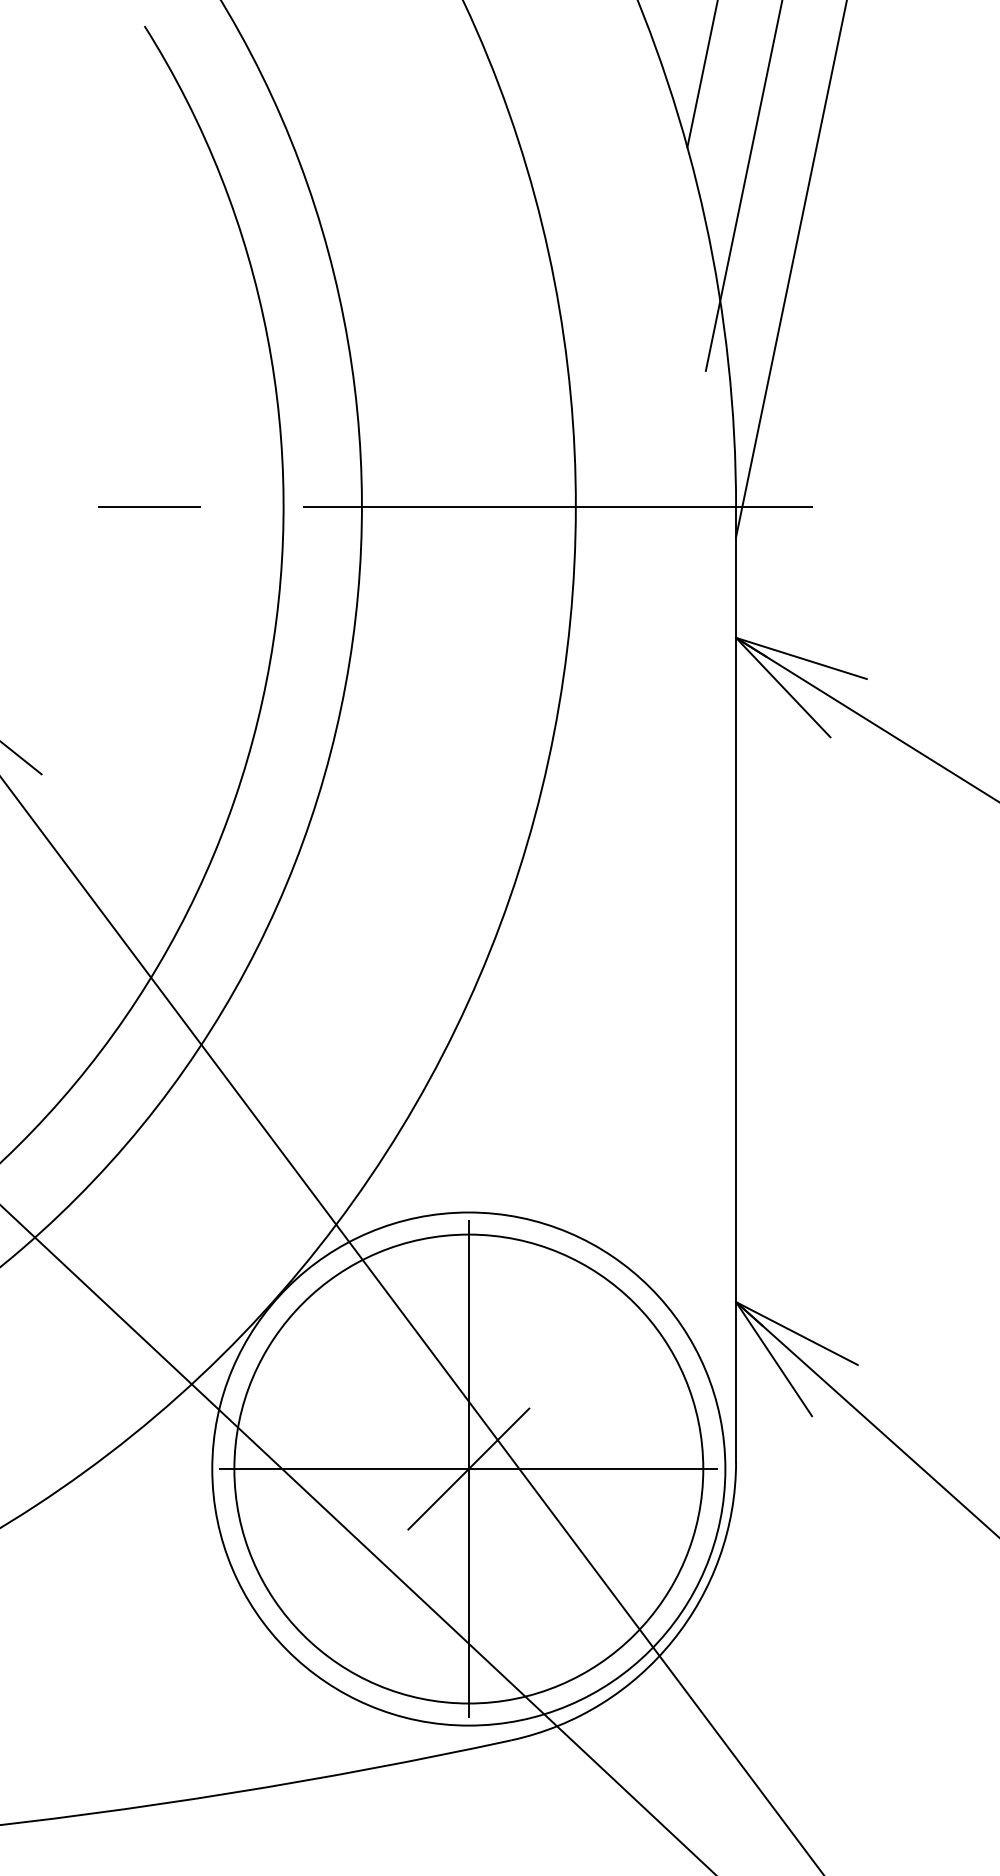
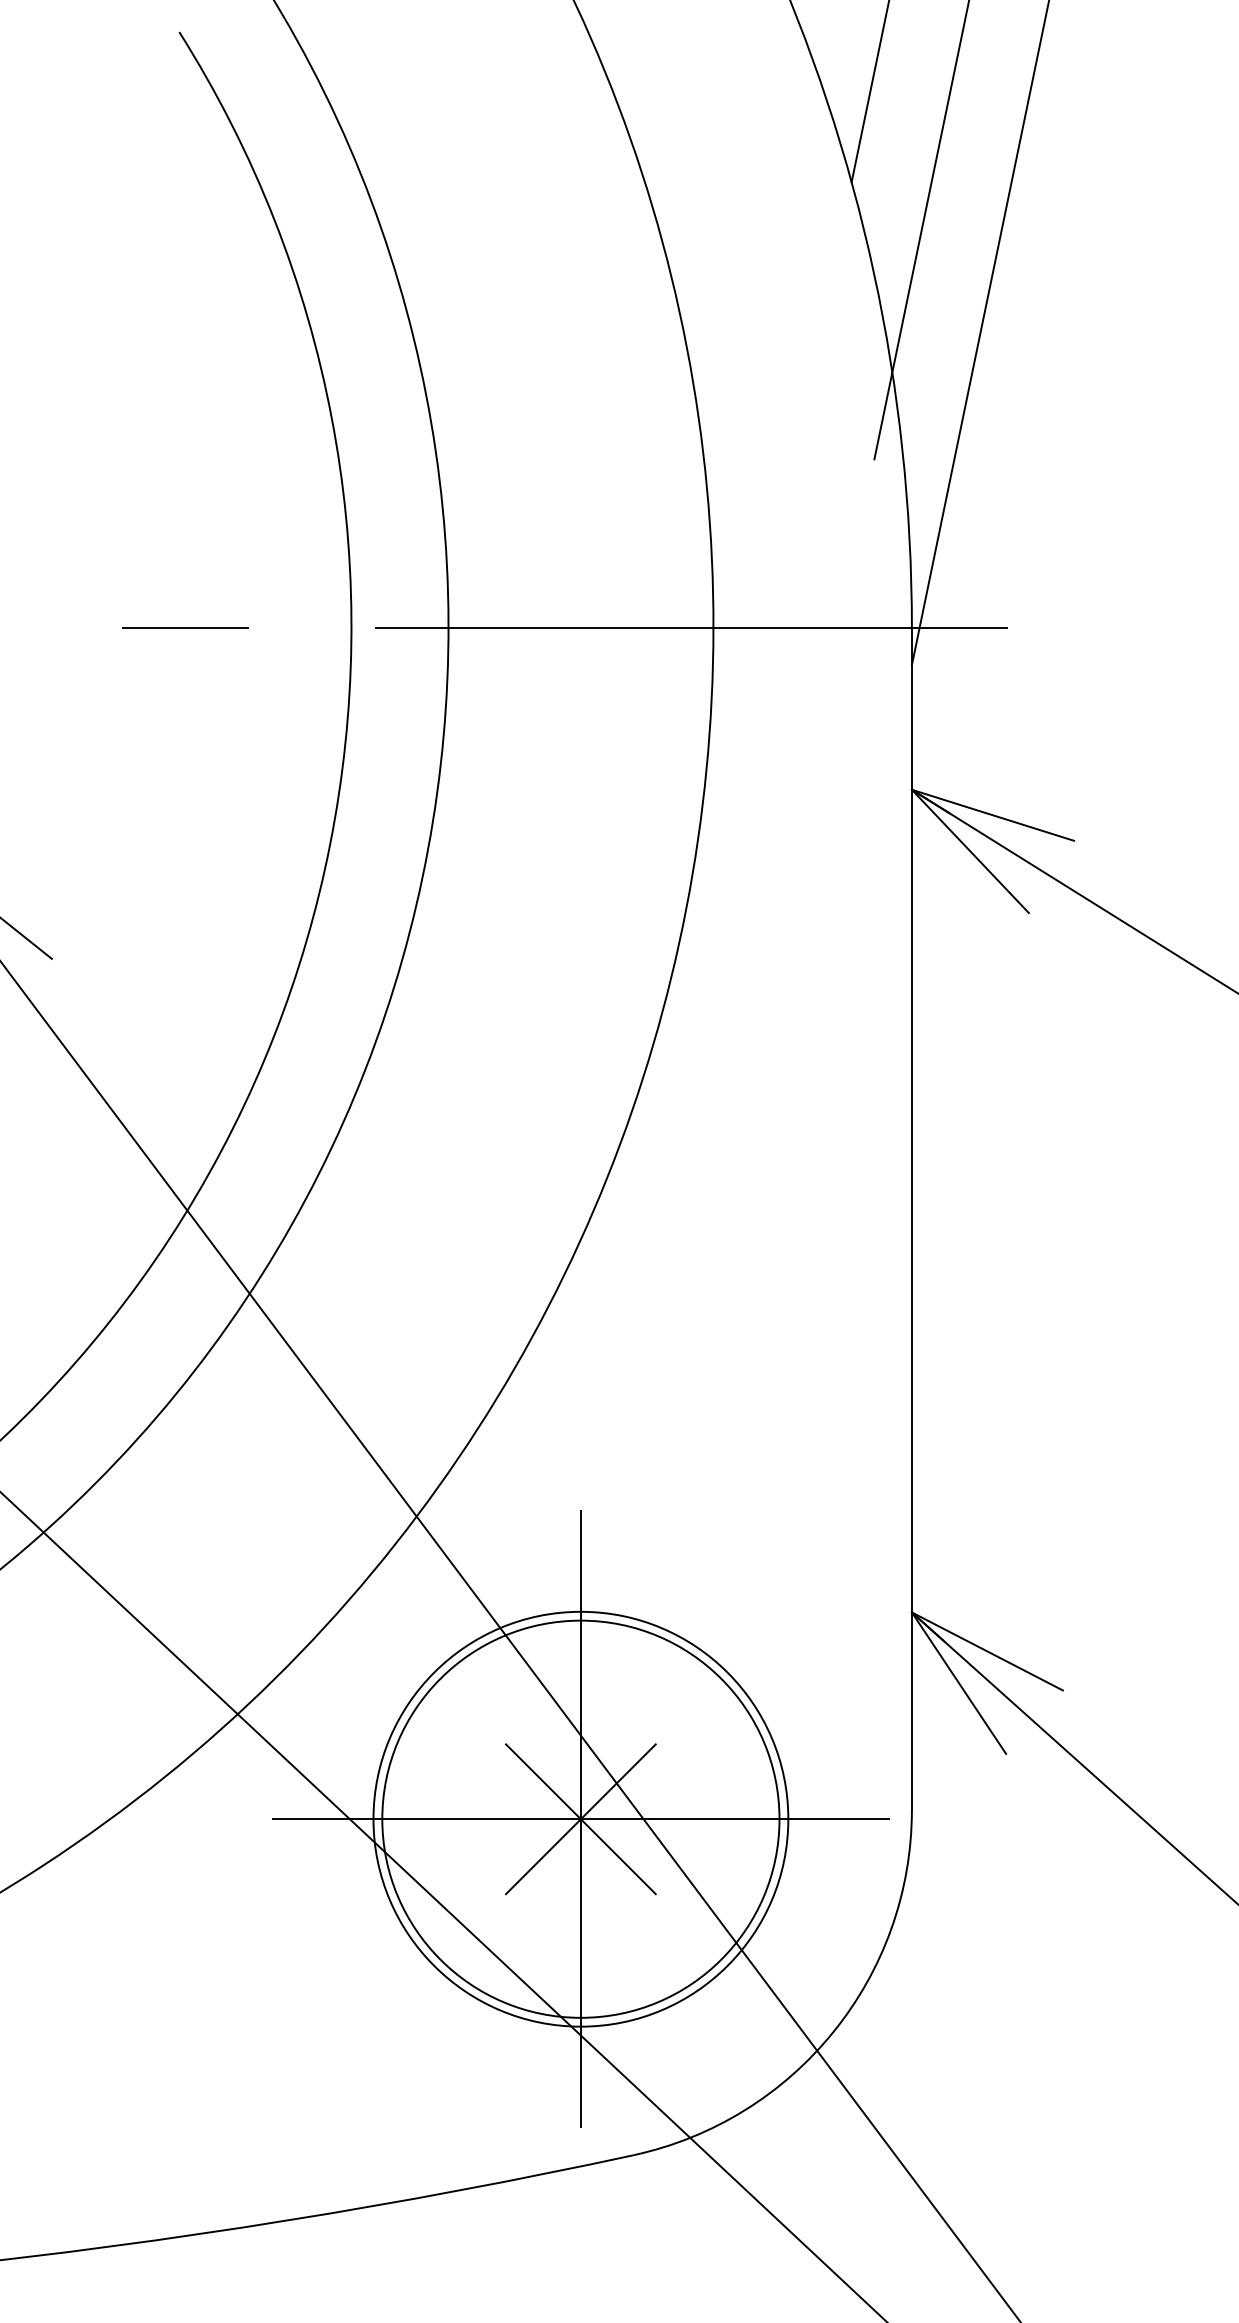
circle: (468, 1468) -> (580, 1818), size x0.62
circle: (468, 1468) -> (580, 1818), size x0.71
line: (468, 1469) -> (580, 1819), added

